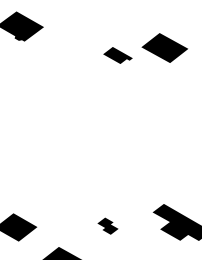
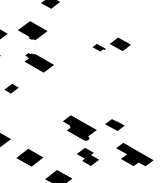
part: (145, 48) -> (111, 44), size x0.71
fill: (31, 76) -> (39, 62), added
part: (149, 174) -> (114, 124), added
fill: (94, 179) -> (79, 127), added
part: (107, 225) -> (87, 156), size x1.67

